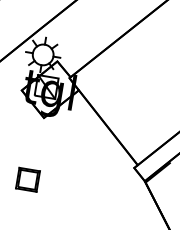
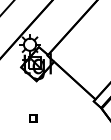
part: (28, 179) -> (33, 118), size x0.6

